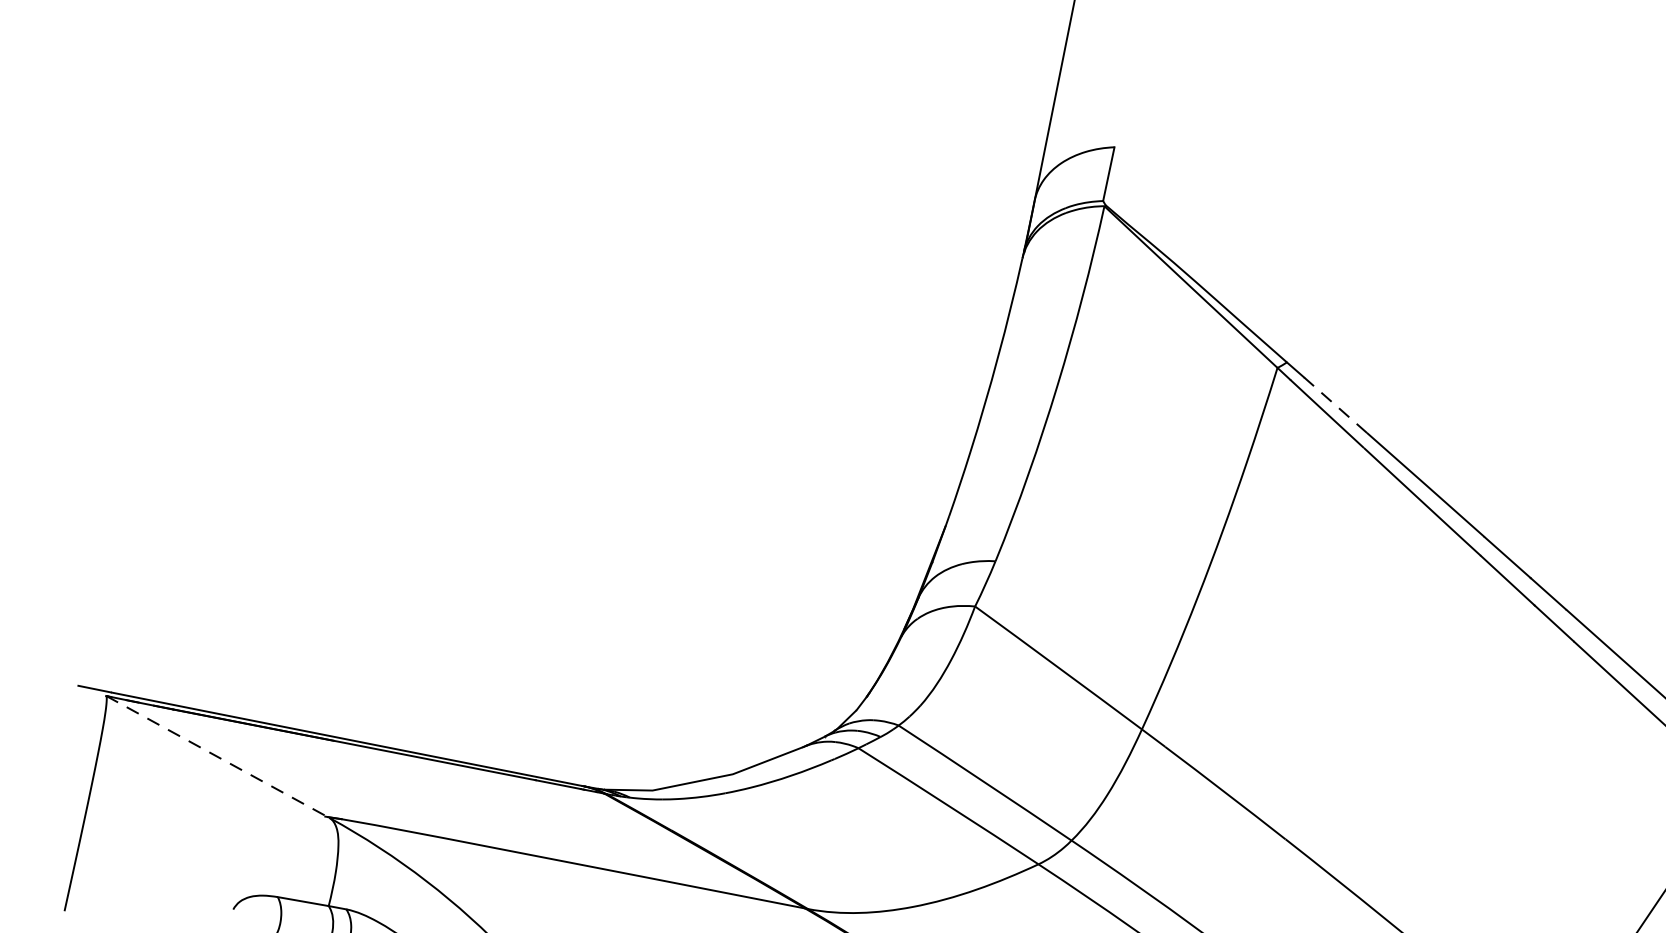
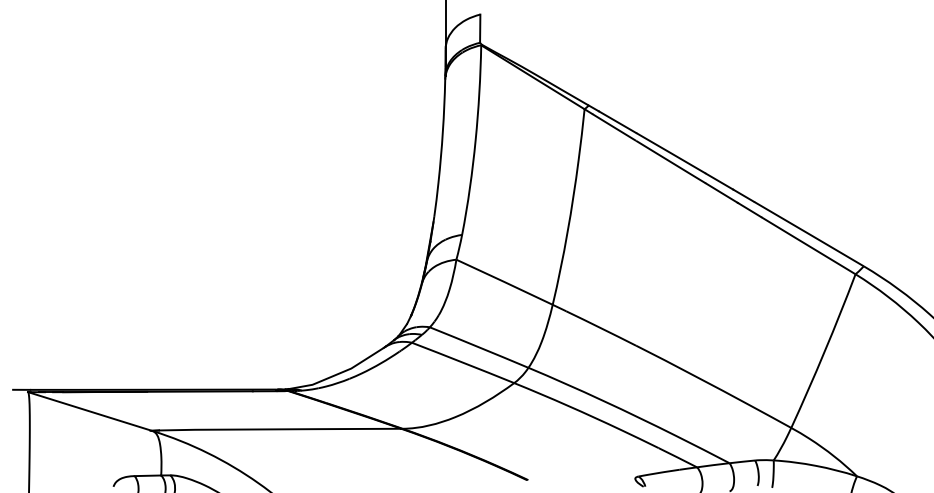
line: (1335, 405) -> (617, 122), dashed -> solid
line: (218, 756) -> (90, 411), dashed -> solid

